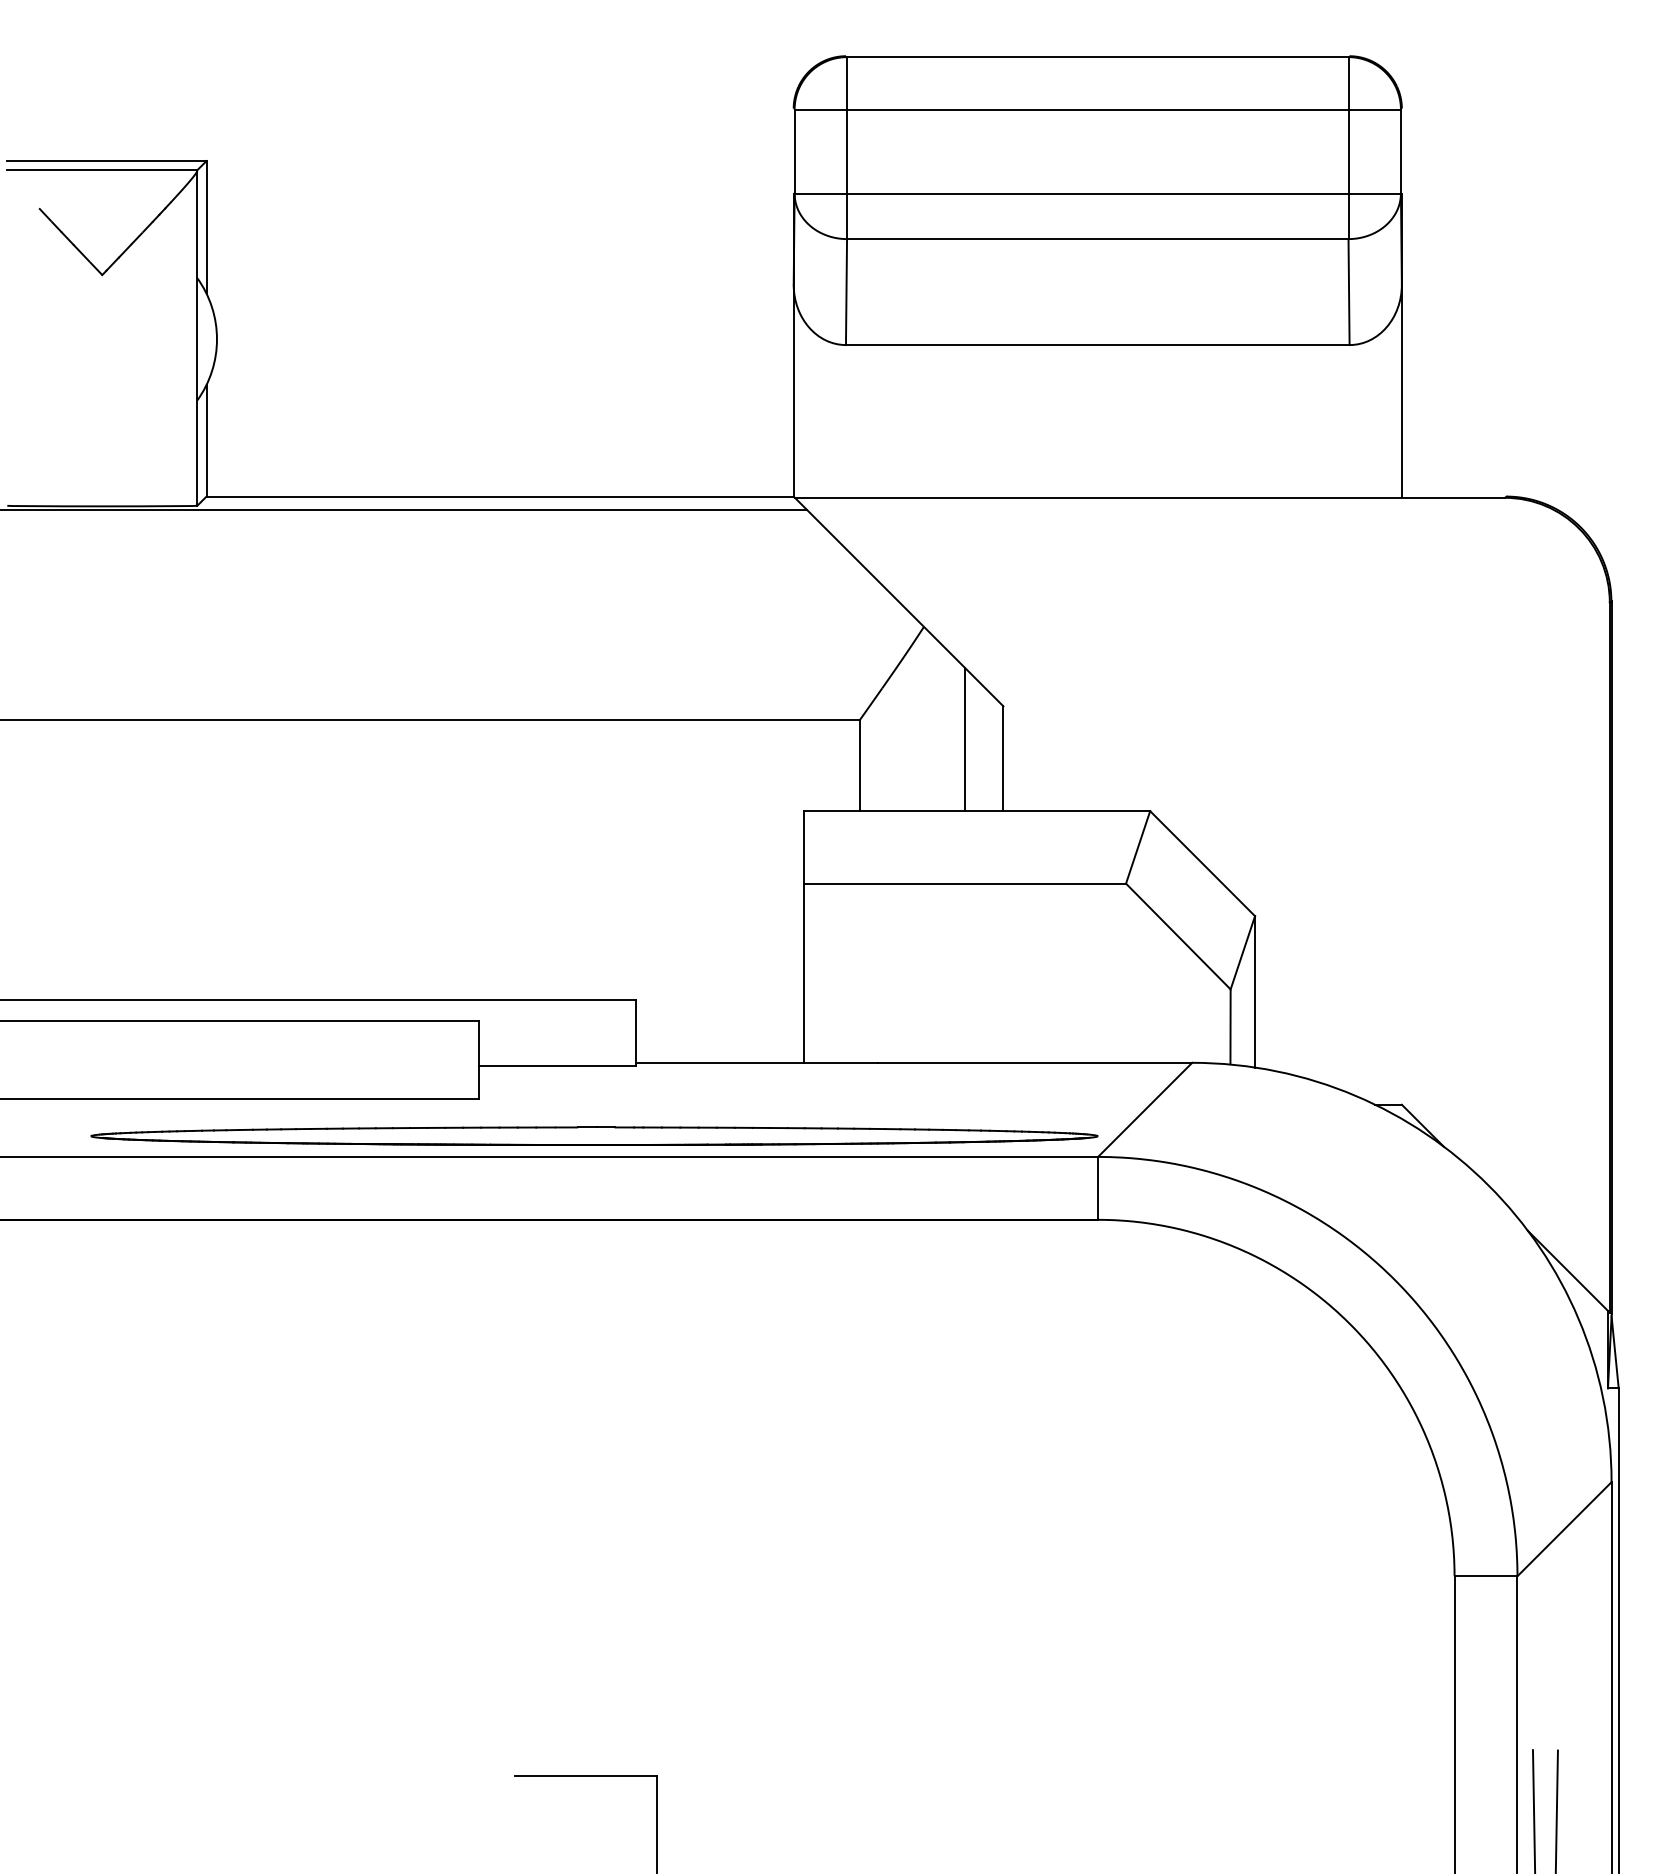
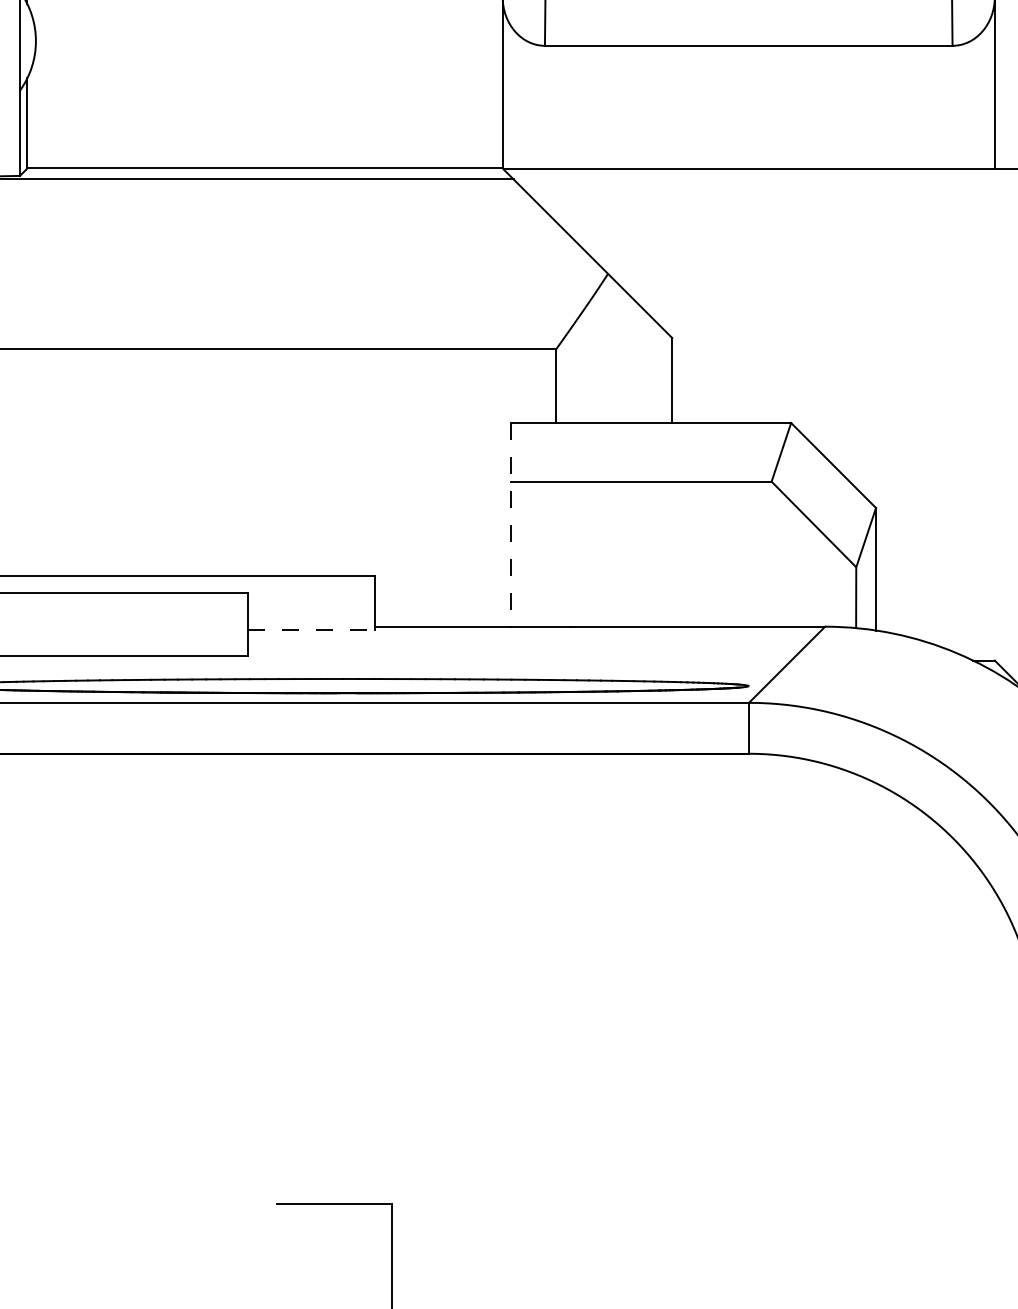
line: (964, 739) -> (640, 365), removed
line: (804, 936) -> (511, 524), solid -> dashed
line: (557, 1066) -> (311, 629), solid -> dashed

